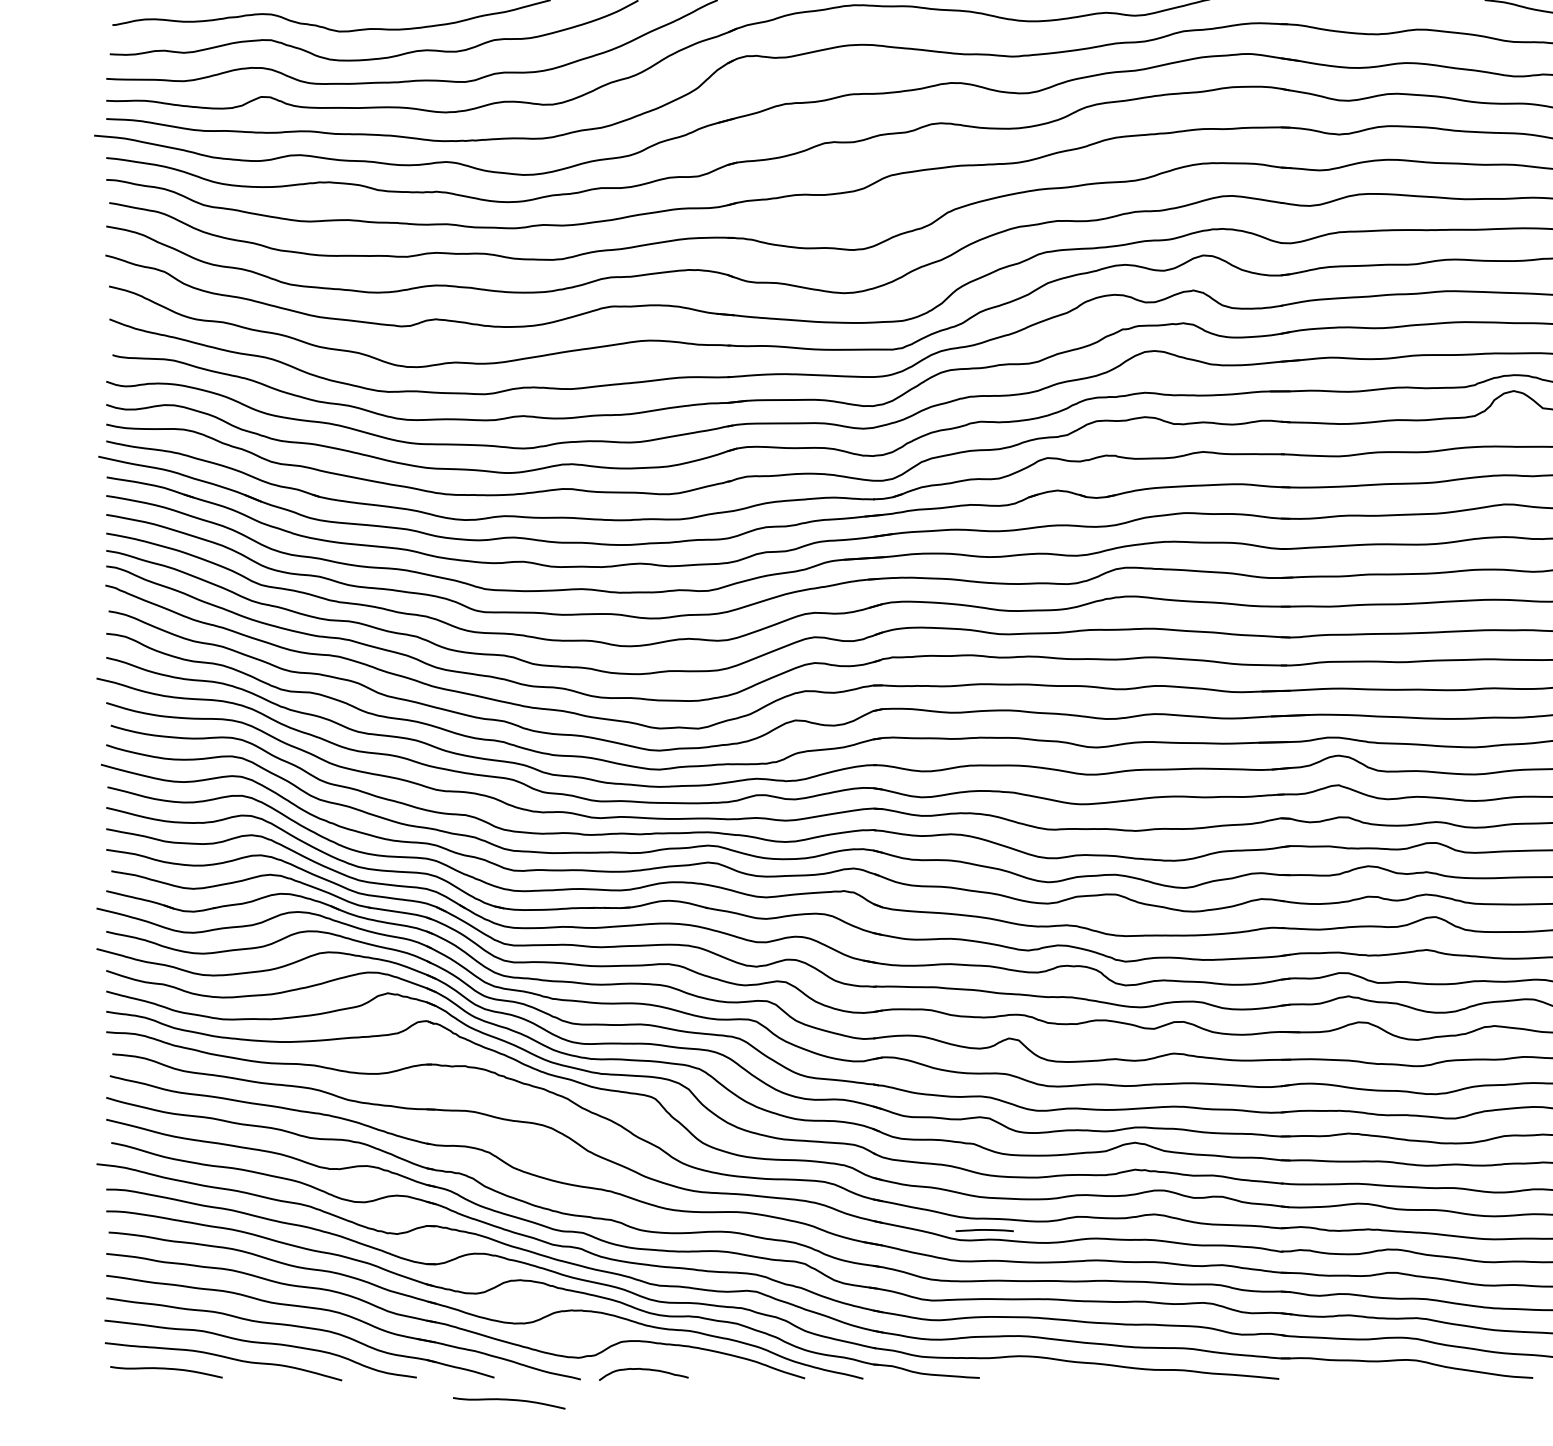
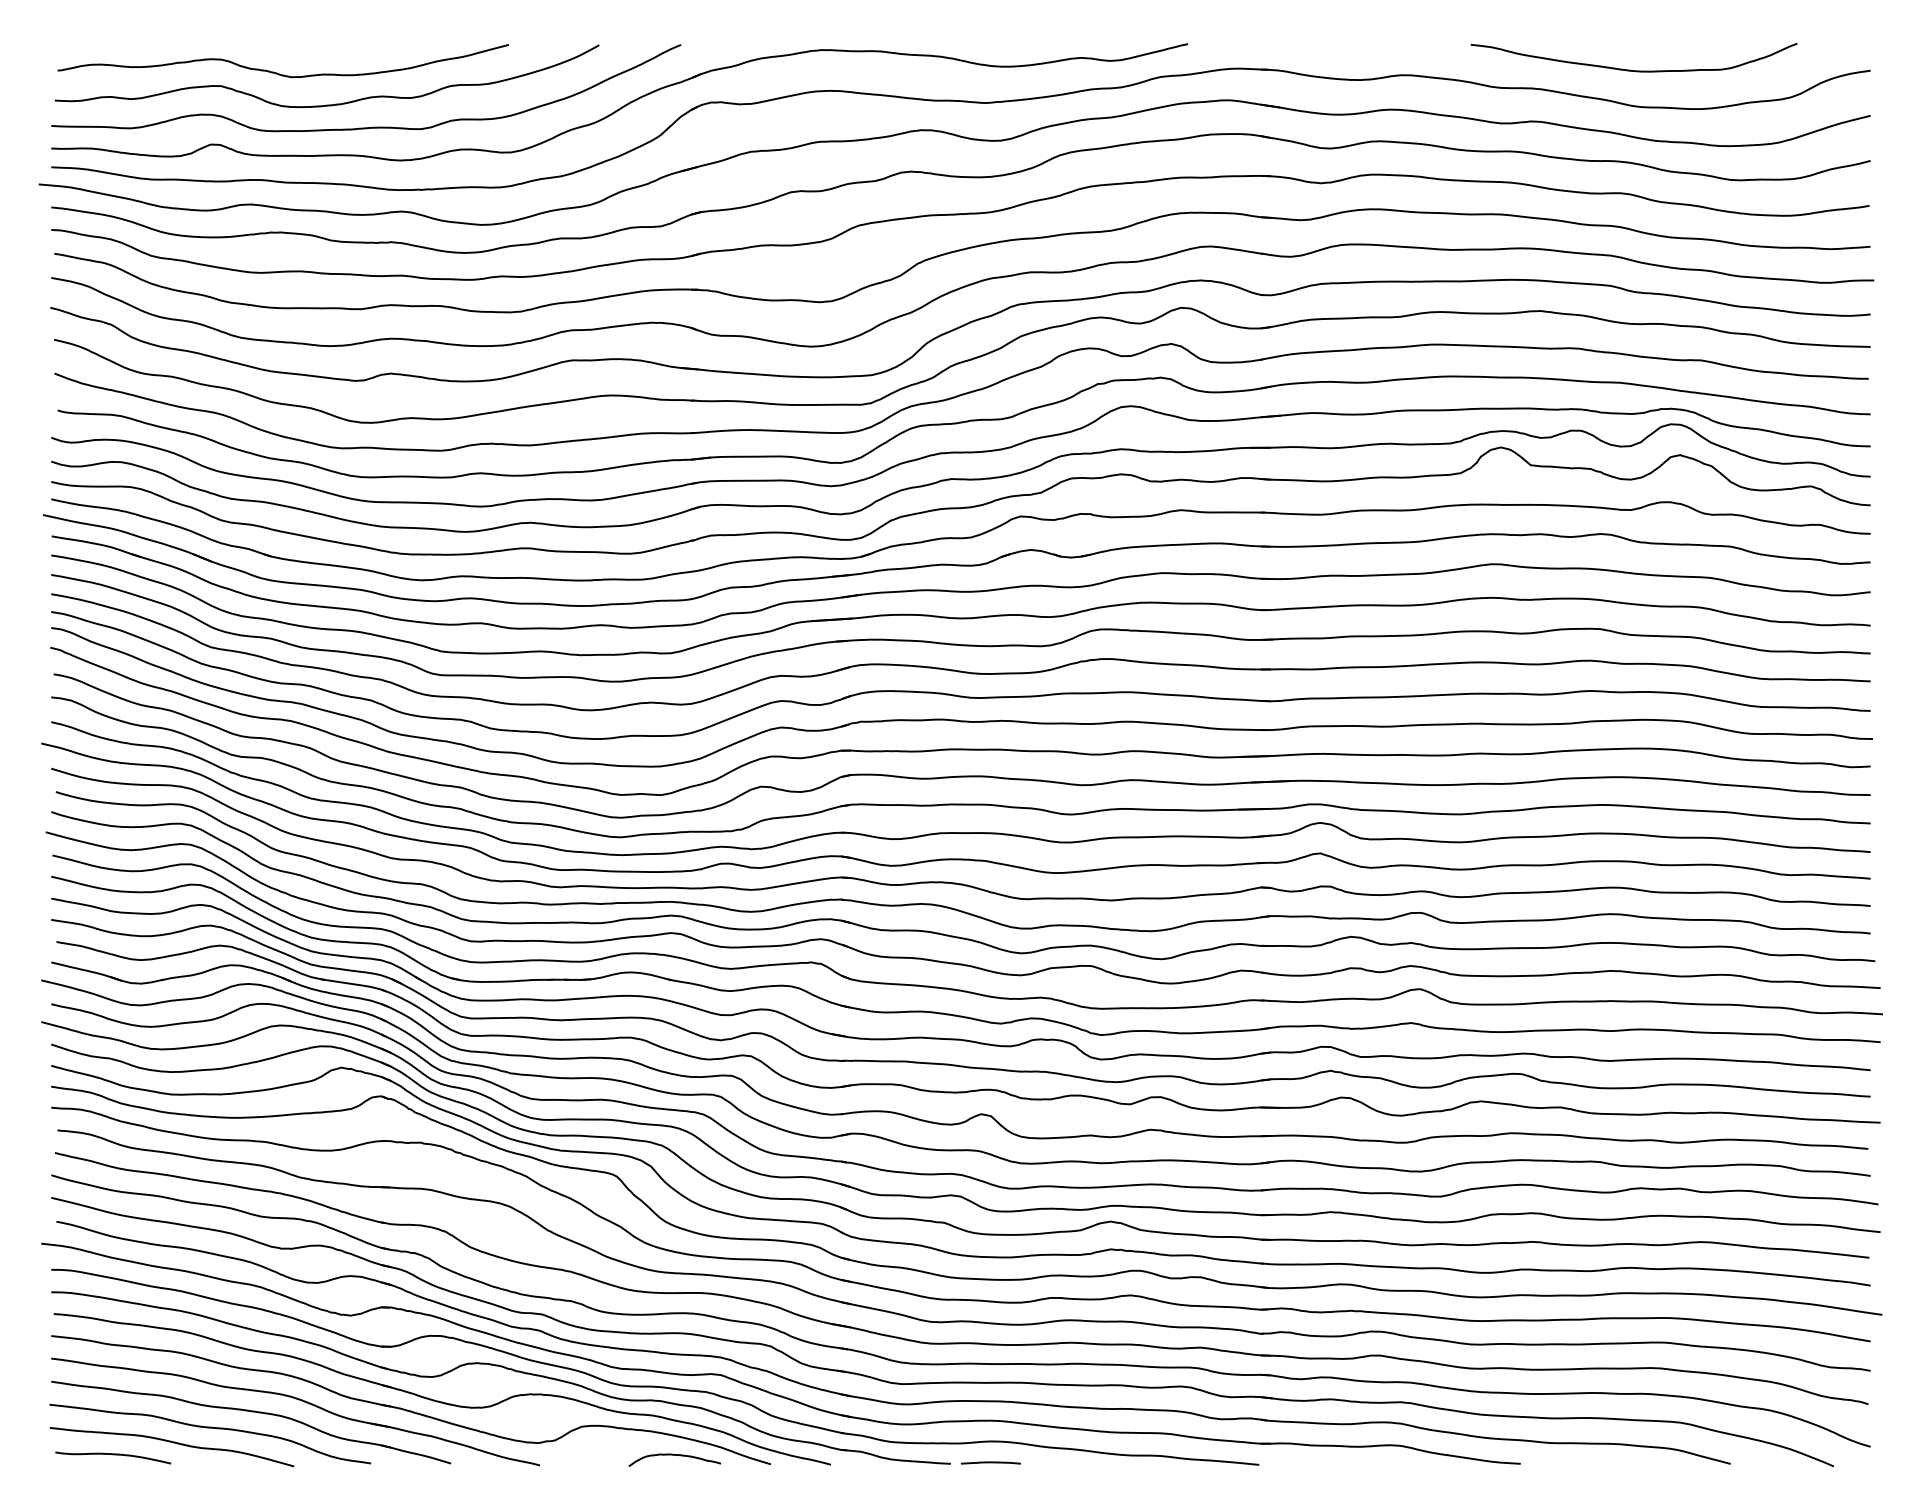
line: (984, 1230) -> (990, 1462), moved
curve: (643, 1369) -> (674, 1455), moved
curve: (509, 1400) -> (466, 1487), removed

